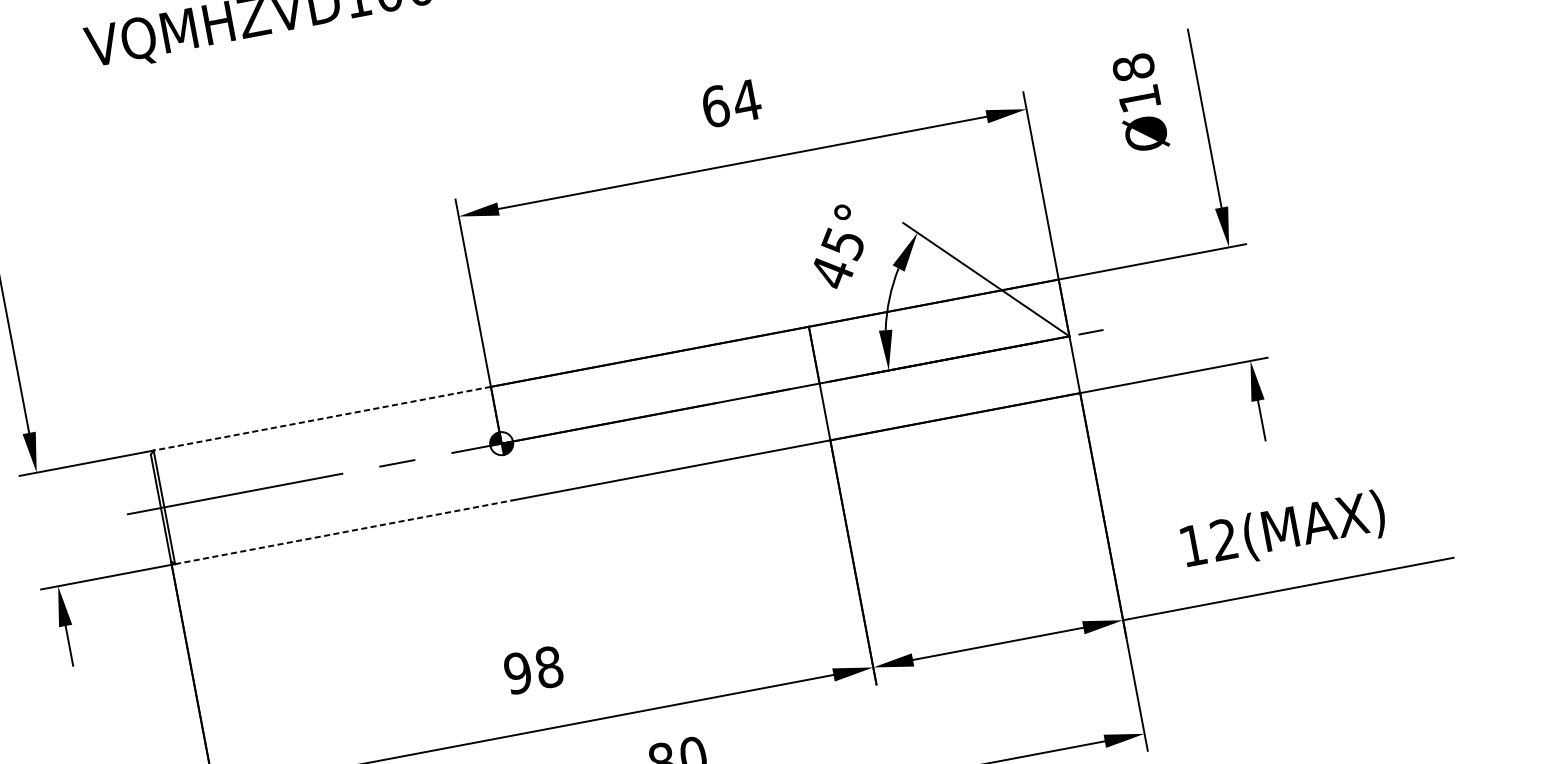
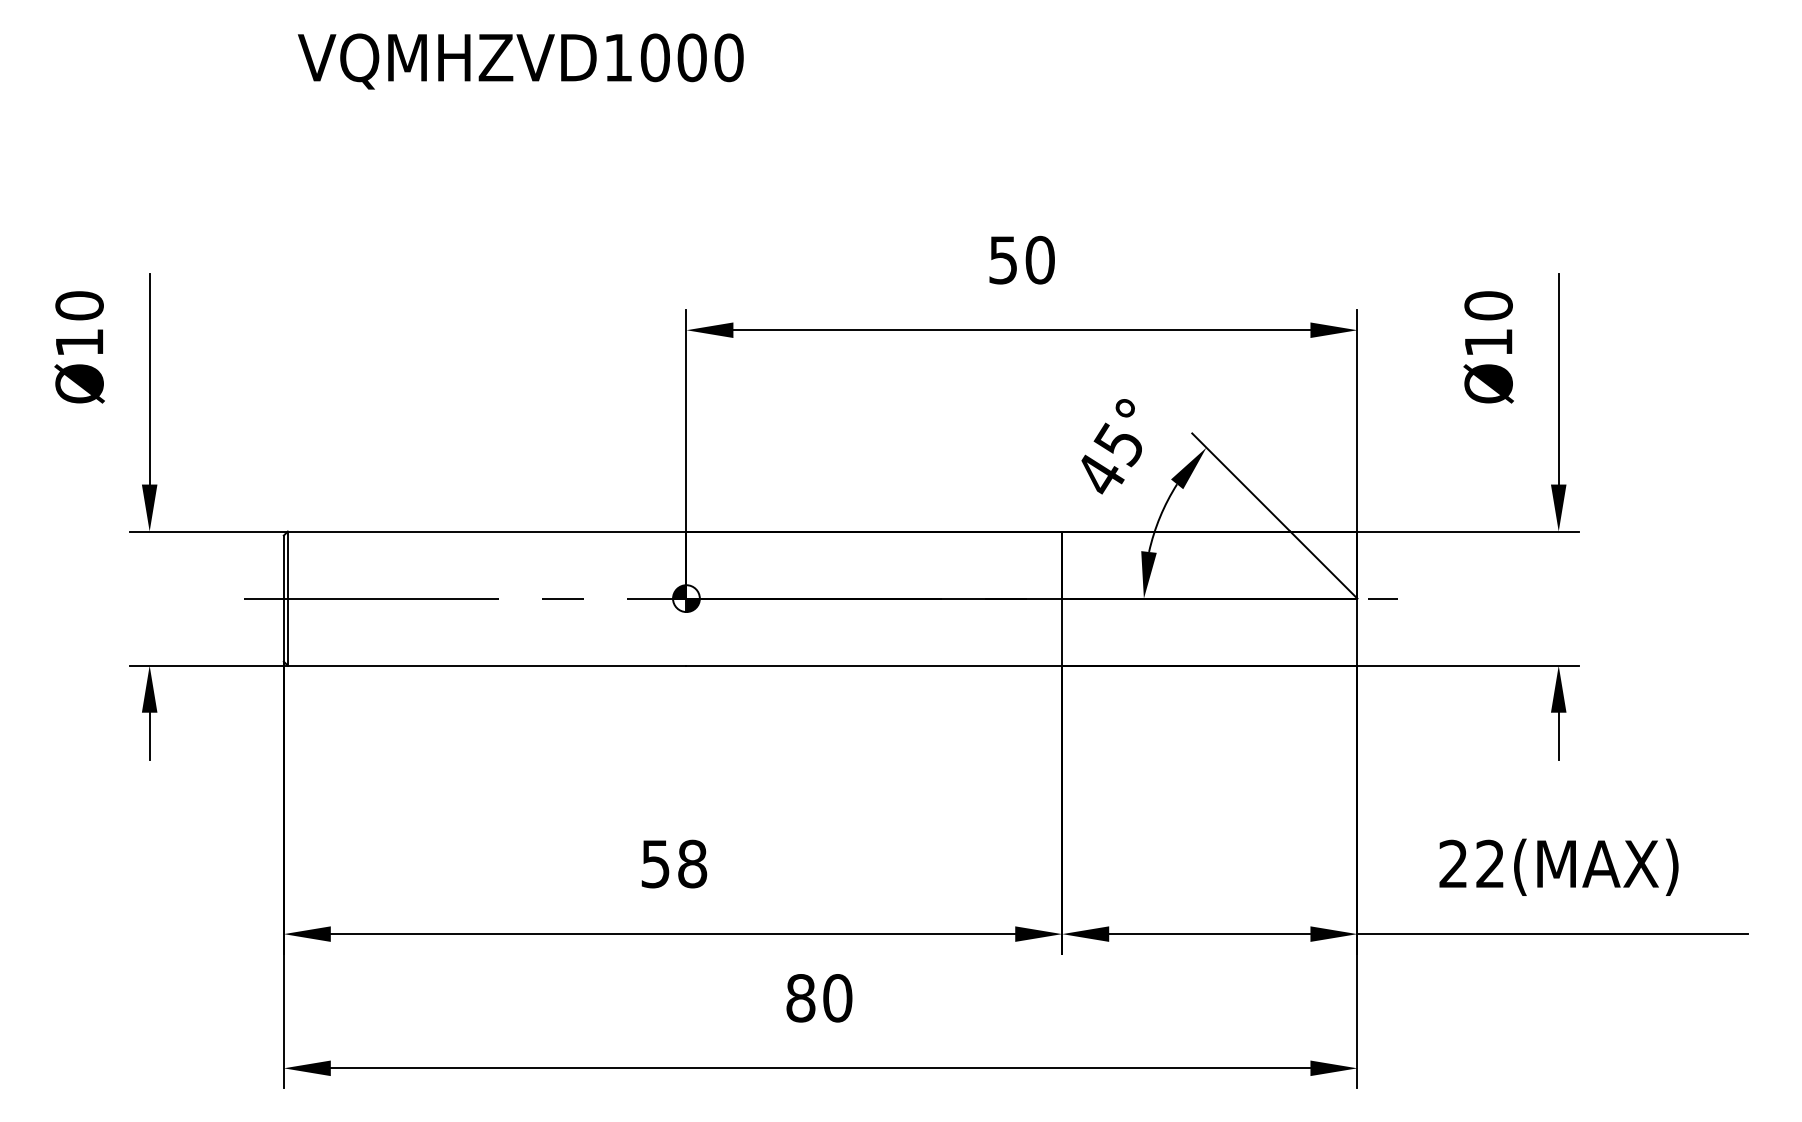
text: (1133, 67) -> (1488, 305), Ø18 -> Ø10
text: (731, 102) -> (1022, 259), 64 -> 50
line: (321, 418) -> (486, 531), dashed -> solid
line: (343, 532) -> (487, 665), dashed -> solid
text: (1192, 545) -> (1452, 863), 12(MAX) -> 22(MAX)
text: (517, 672) -> (655, 863), 98 -> 58

